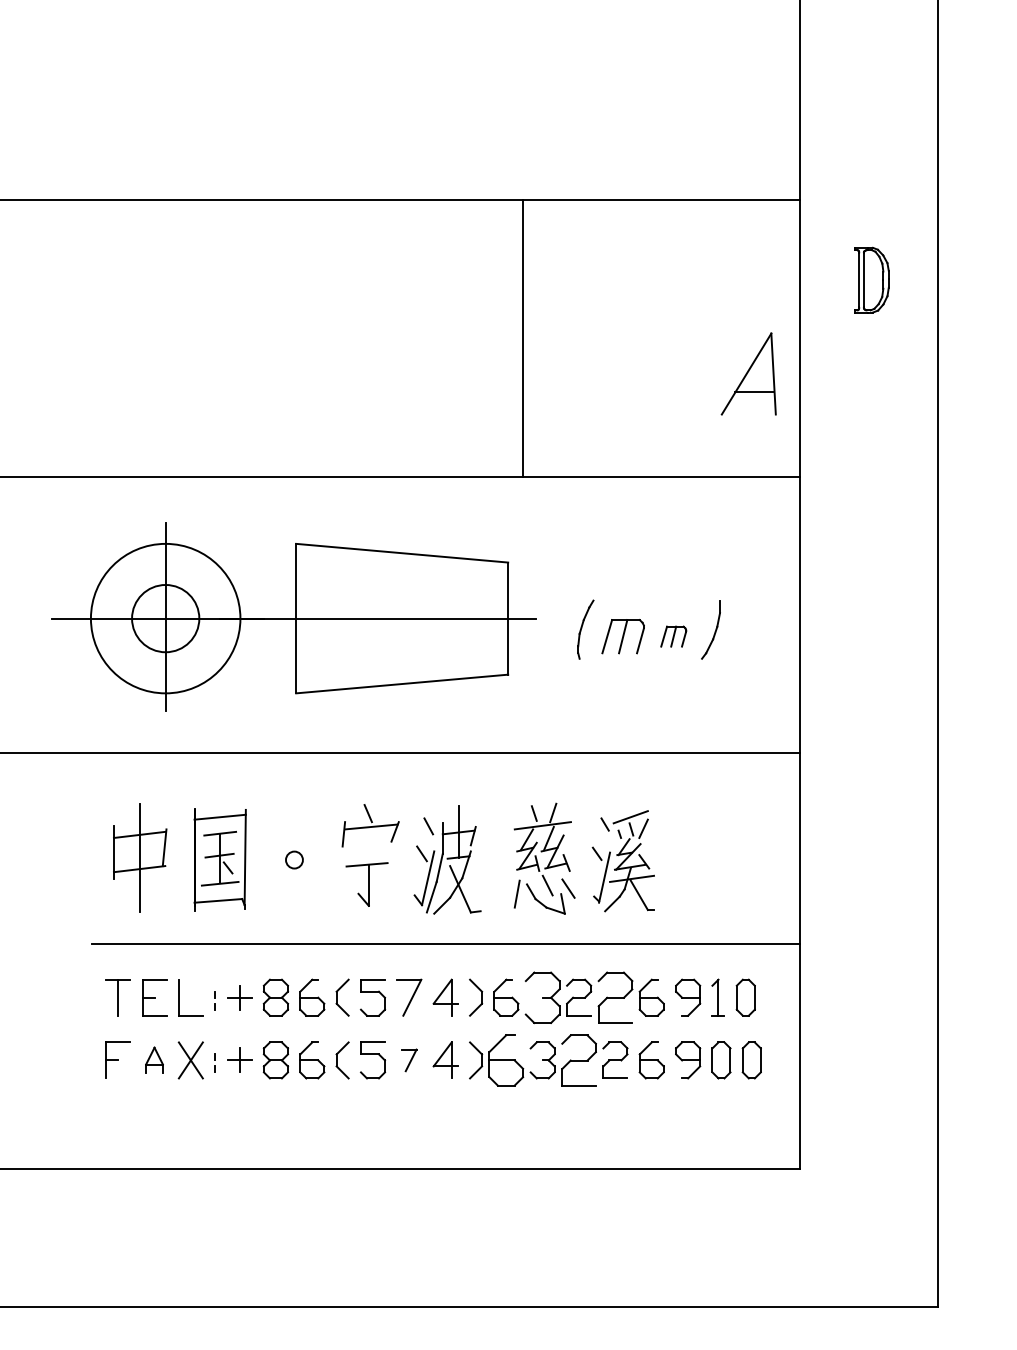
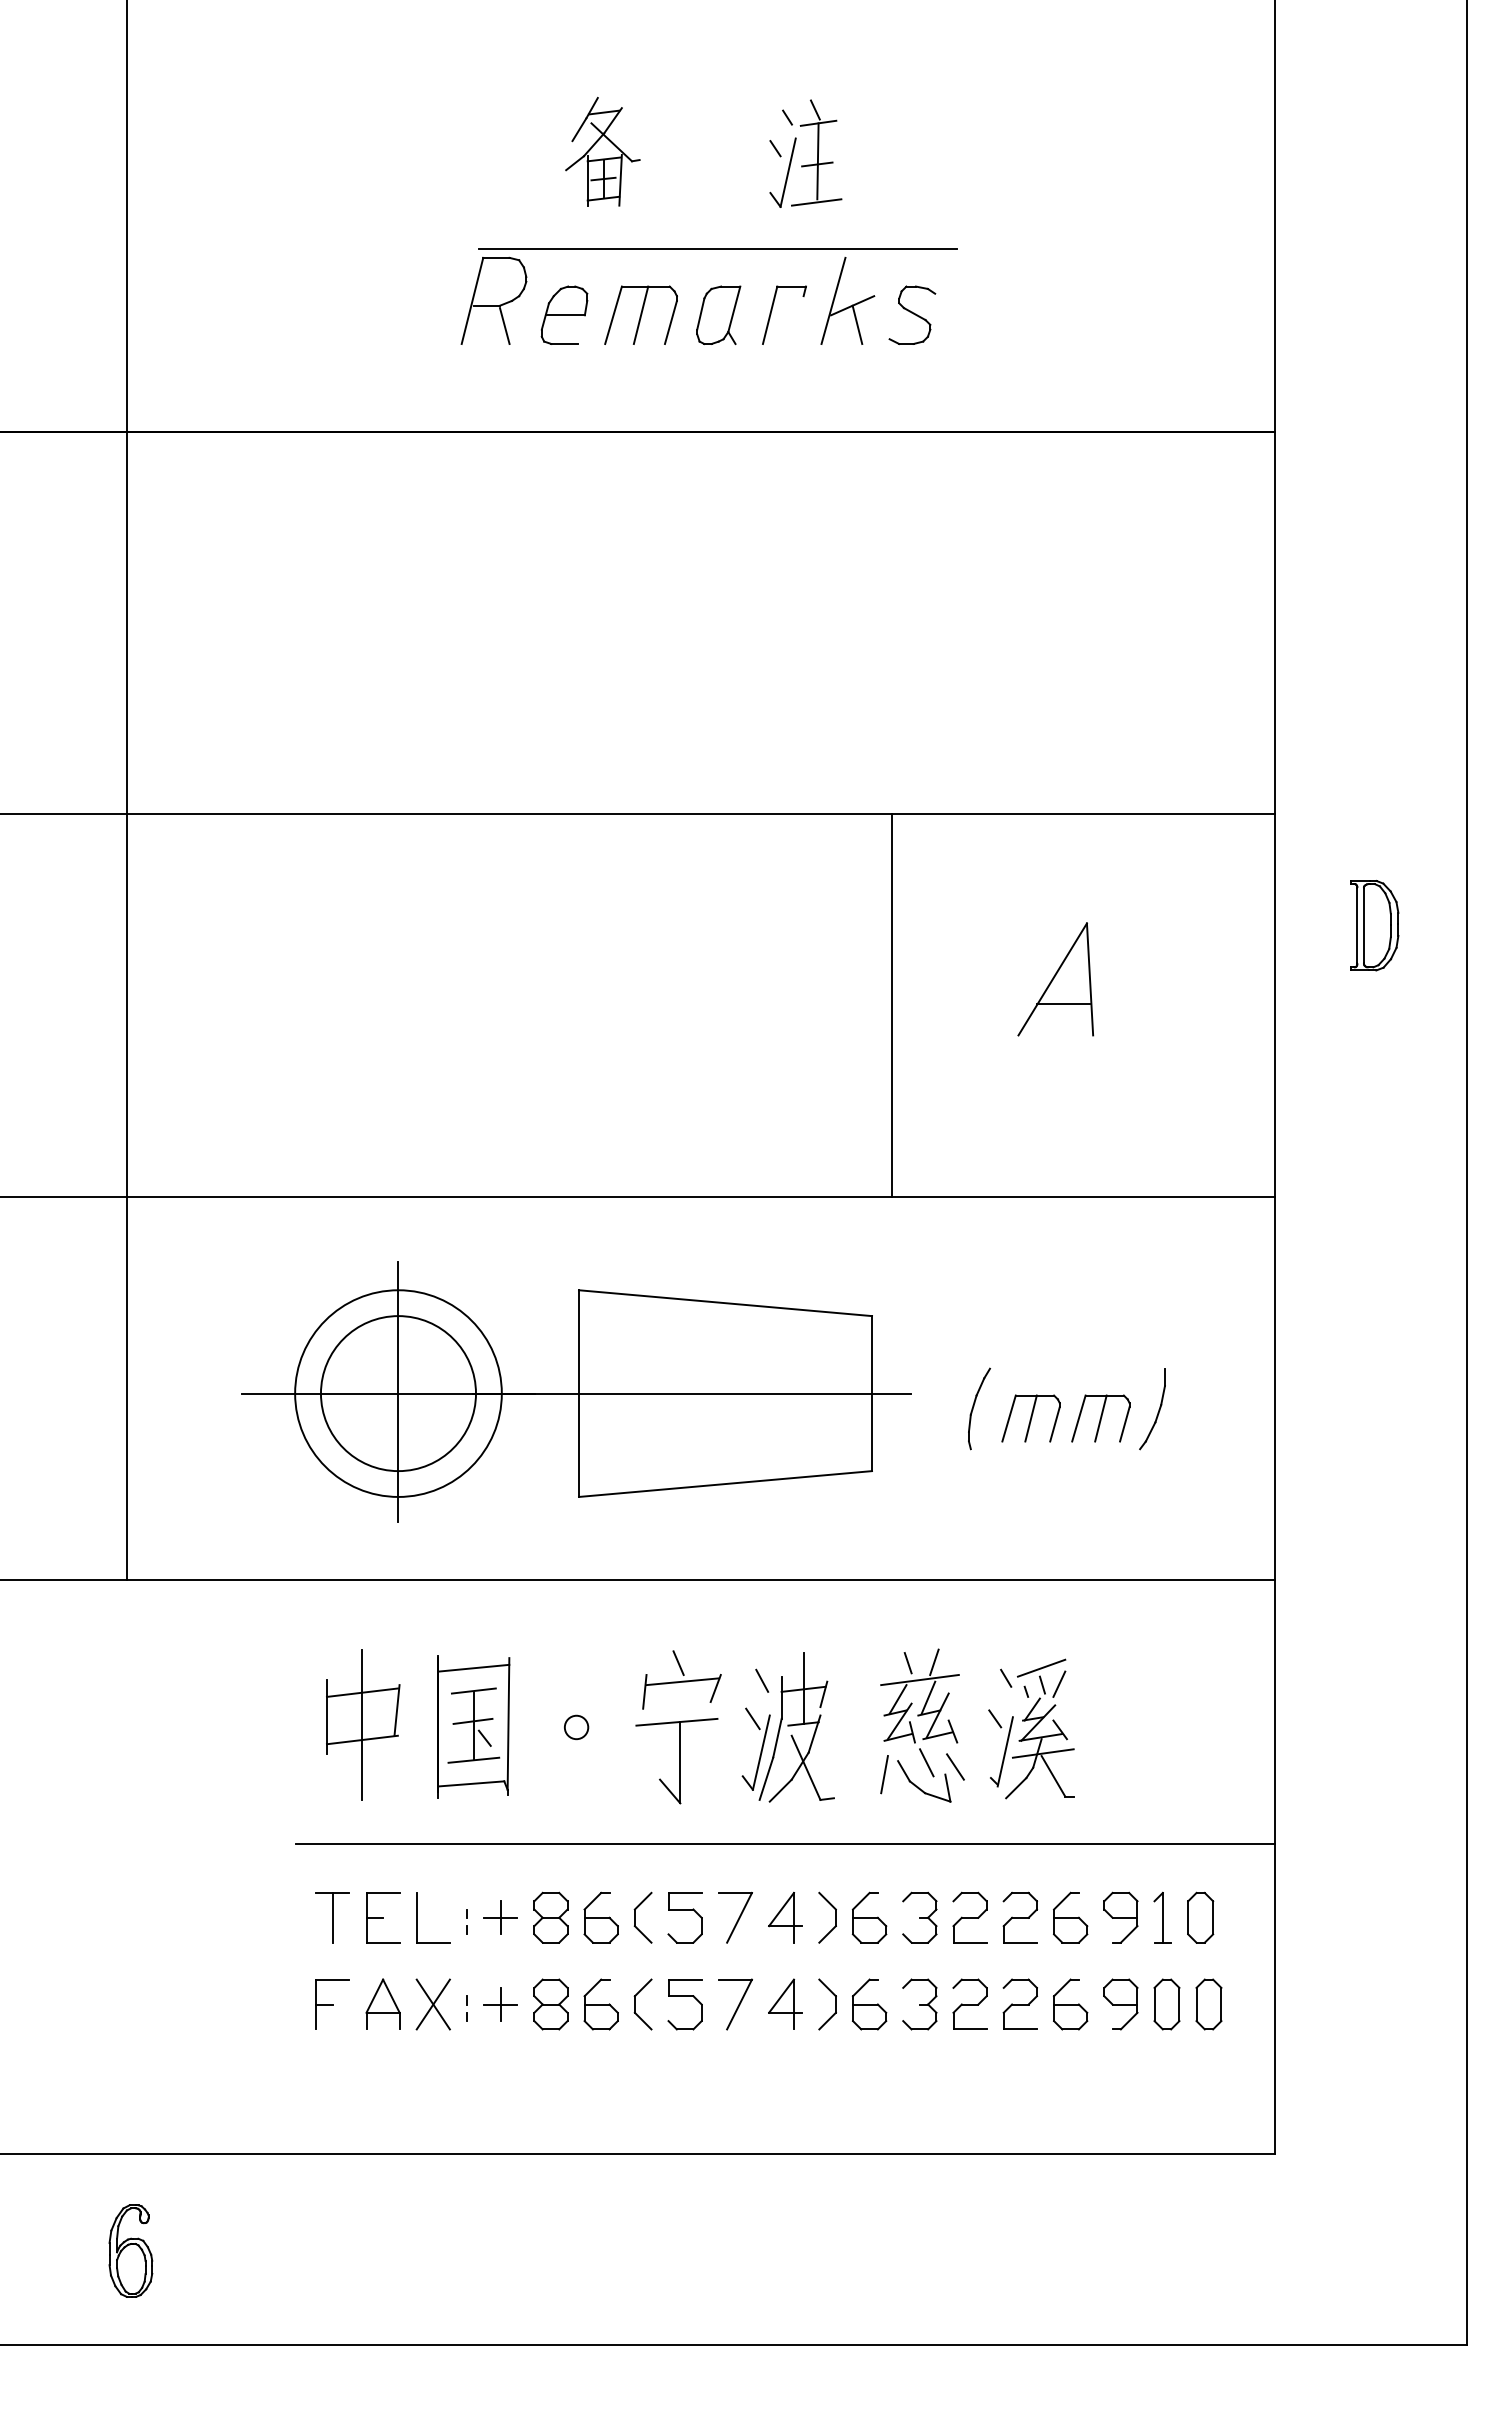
part: (748, 374) -> (1055, 979), moved
circle: (165, 618) -> (398, 1393), size x1.67
part: (673, 636) -> (1100, 1418), size x1.67
part: (366, 884) -> (676, 1761), size x1.43
part: (542, 997) -> (919, 1917), size x0.71
part: (614, 997) -> (1019, 1917), size x0.71
part: (154, 1059) -> (382, 2003), size x1.43
part: (578, 1059) -> (969, 2003), size x0.71
part: (409, 1060) -> (735, 2004), size x1.67
part: (506, 1060) -> (869, 2004), size x0.71

